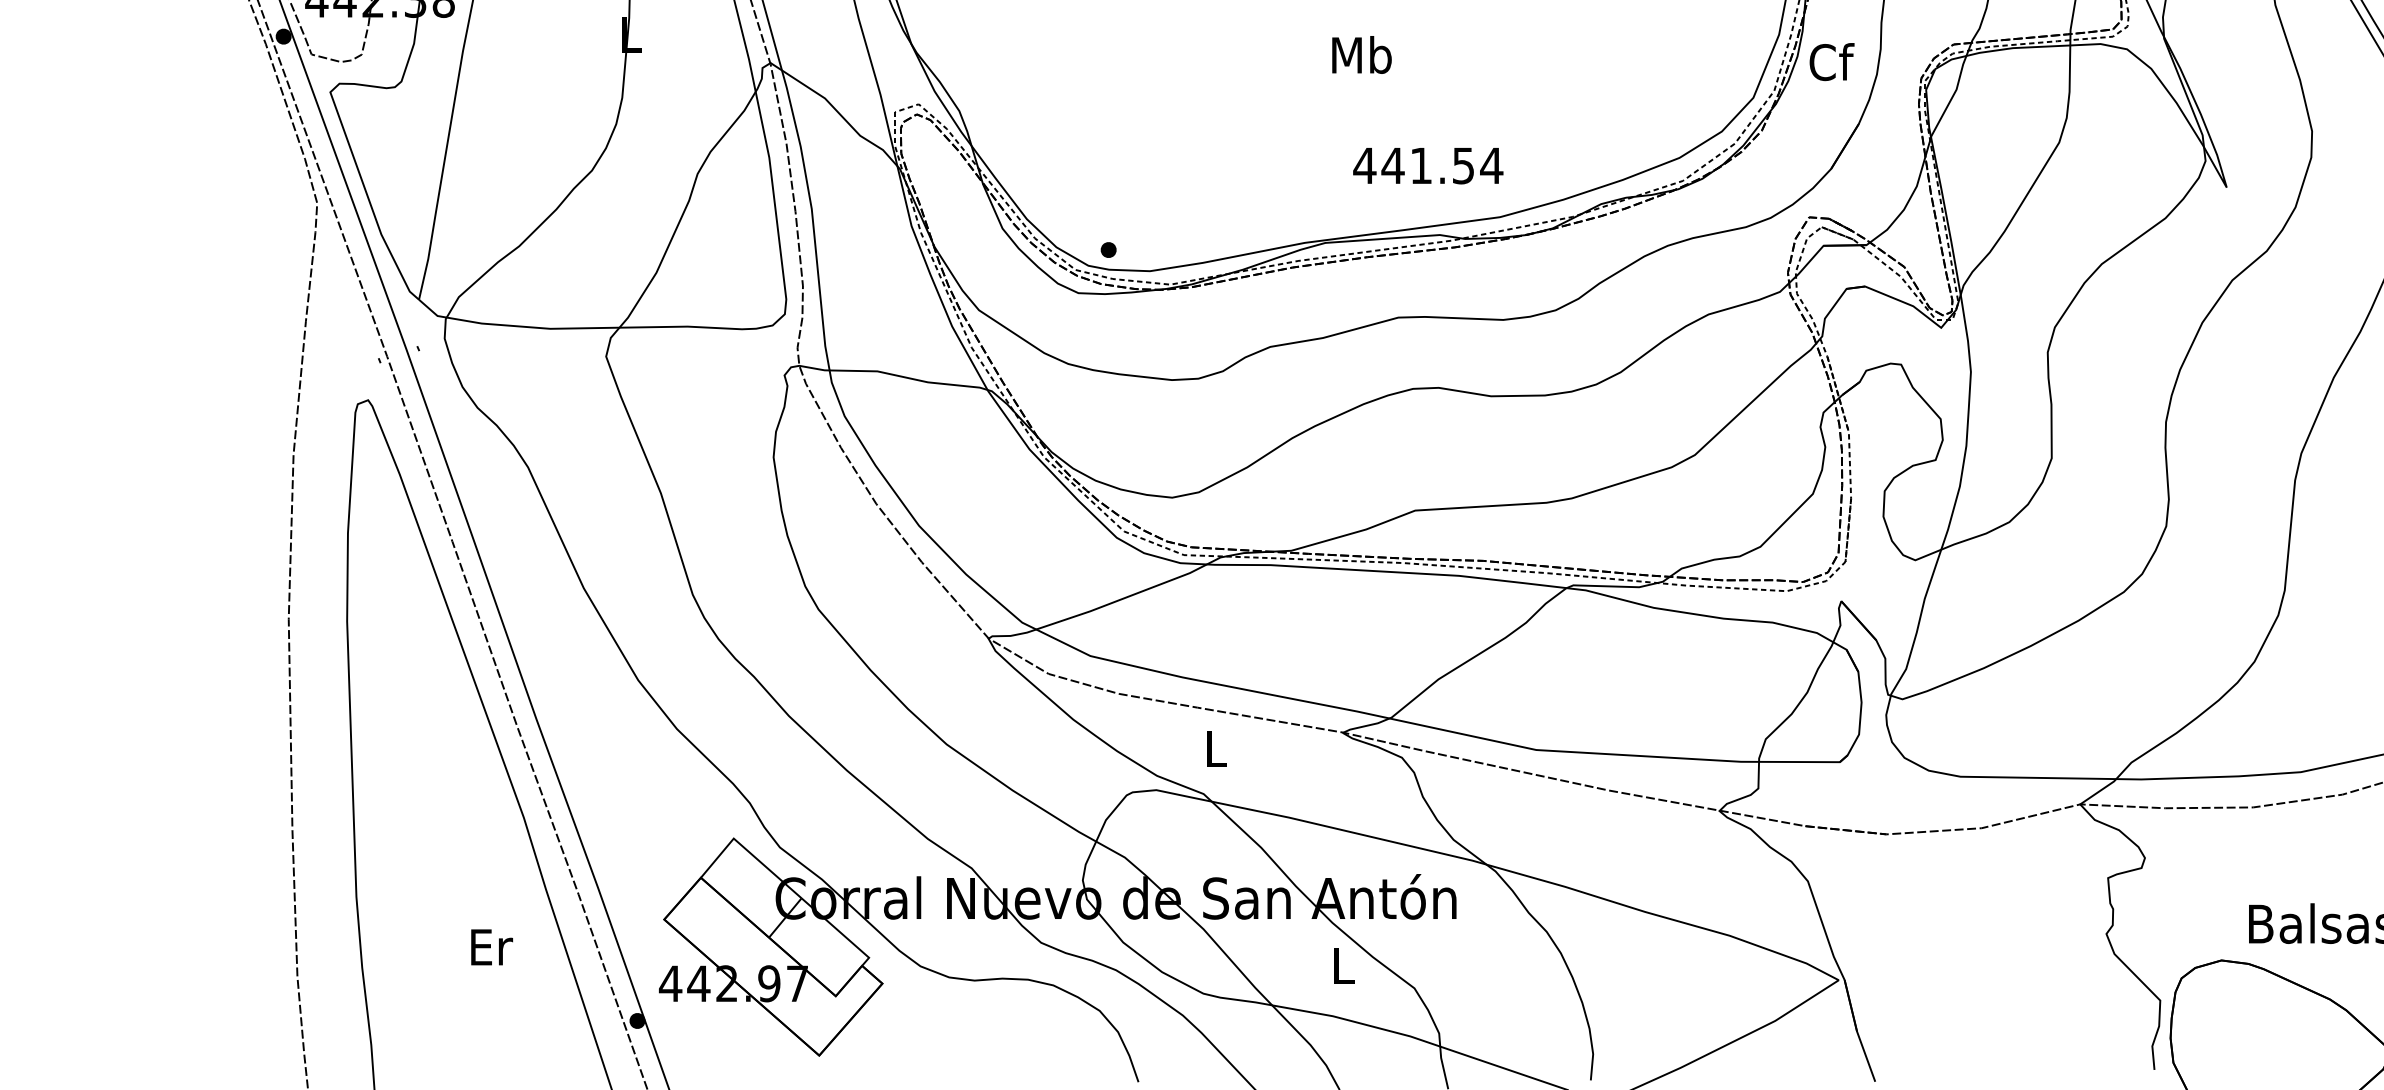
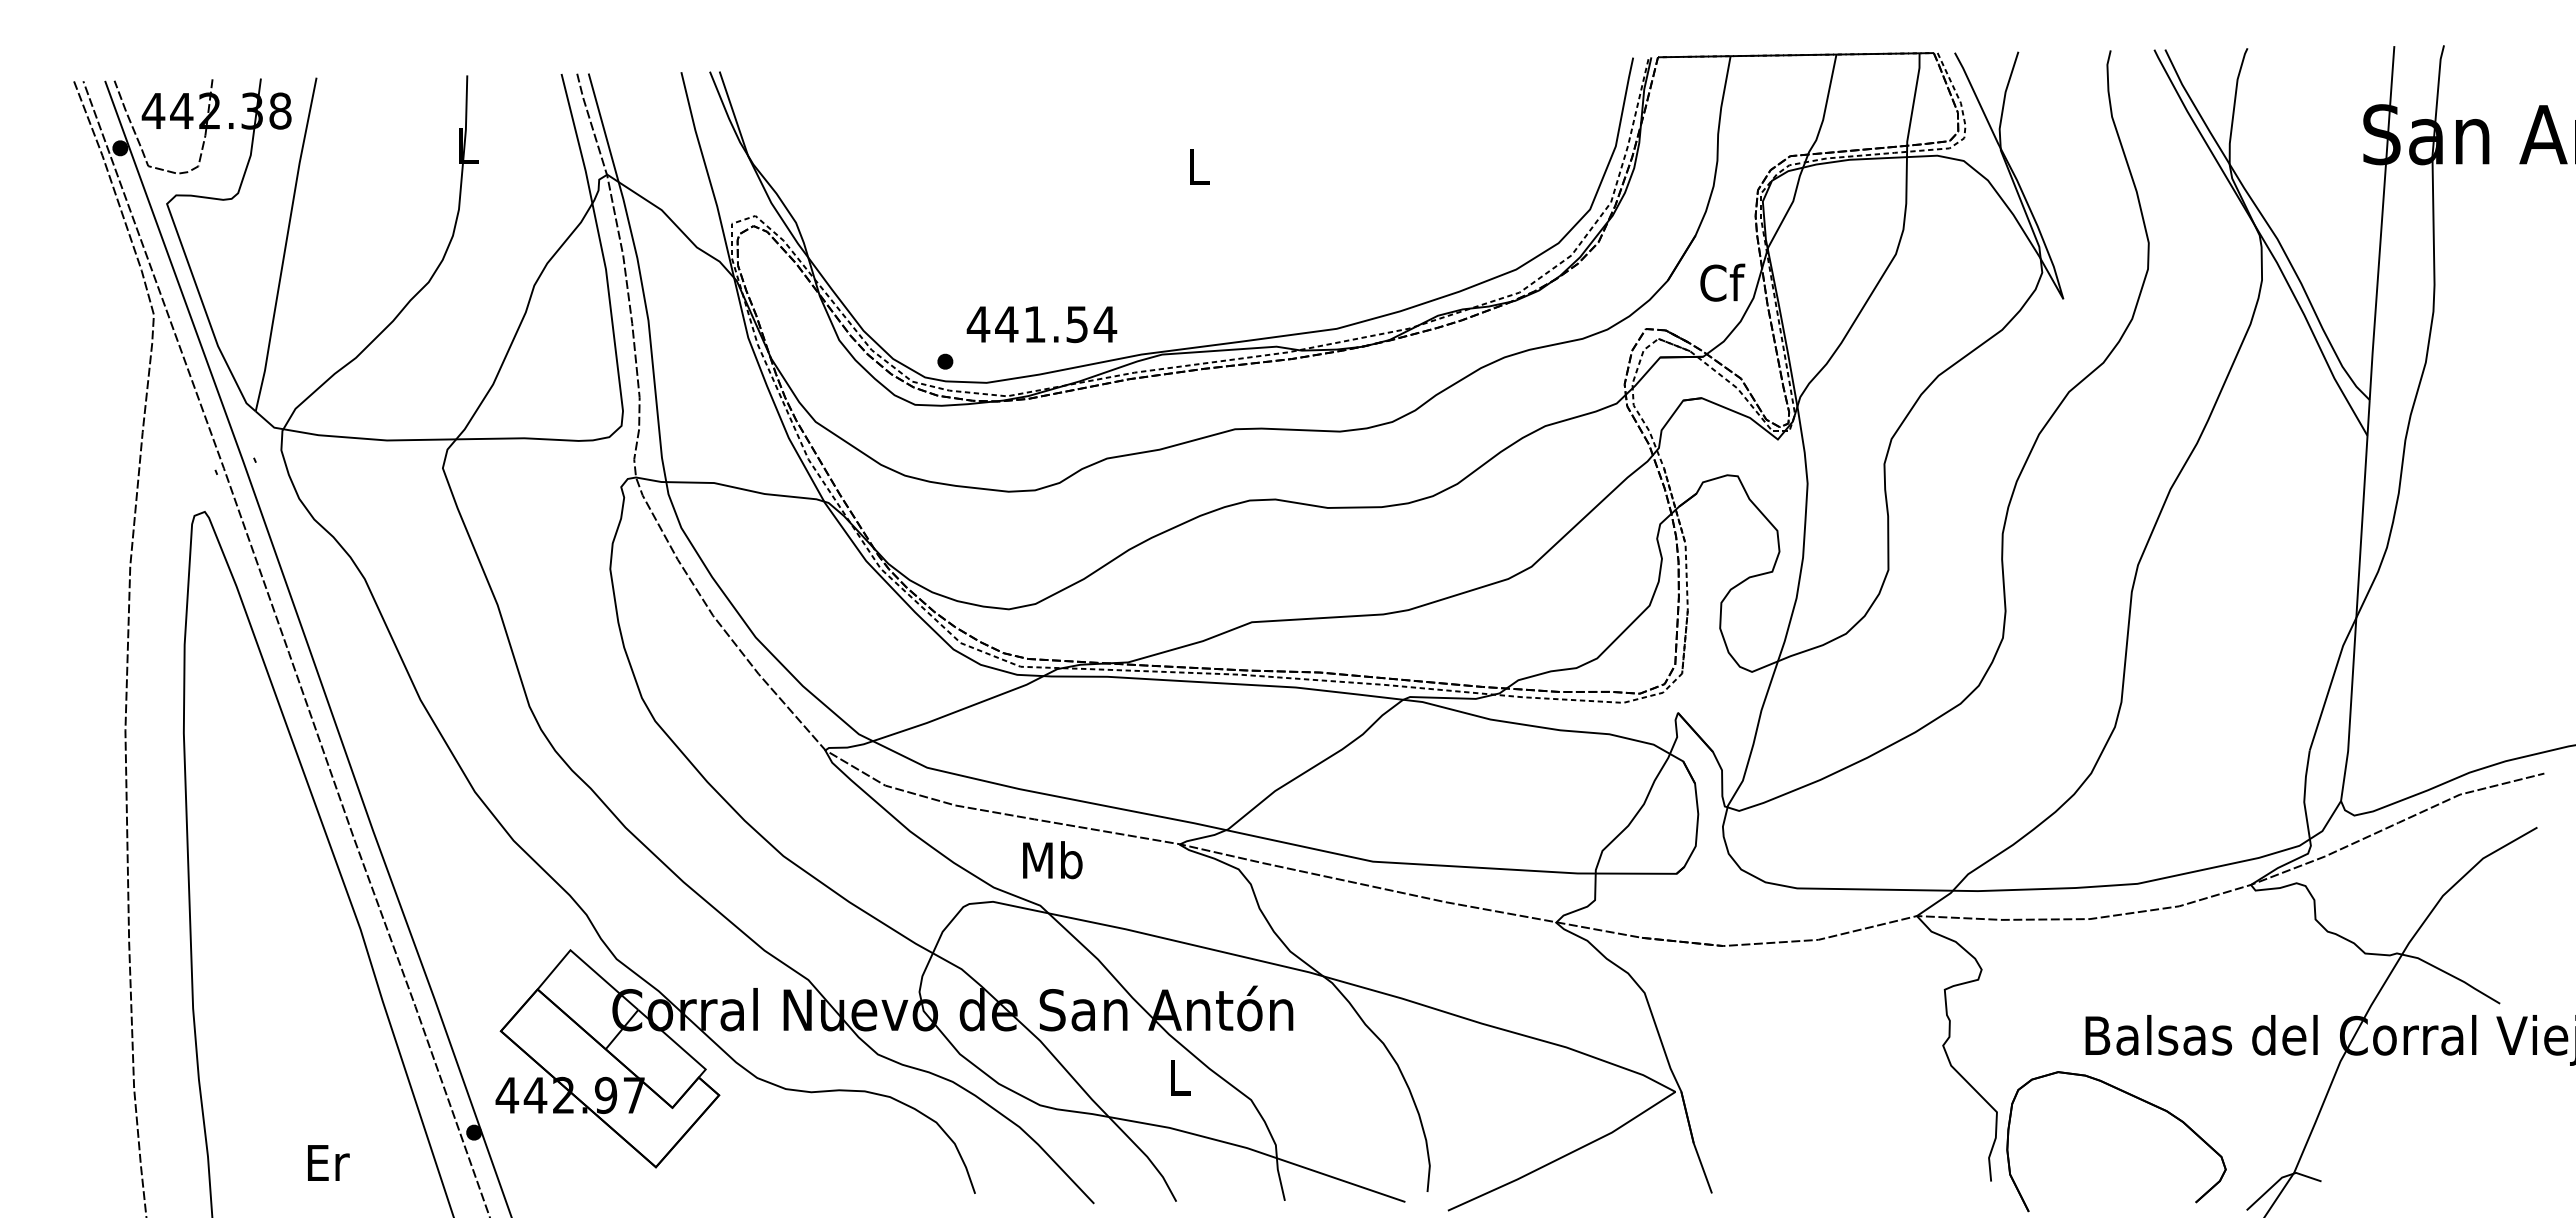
text: (1361, 54) -> (1198, 166), Mb -> L
text: (1831, 61) -> (1722, 282), moved
text: (1427, 165) -> (1041, 324), moved
text: (1215, 748) -> (1052, 860), L -> Mb
text: (491, 946) -> (328, 1162), moved

